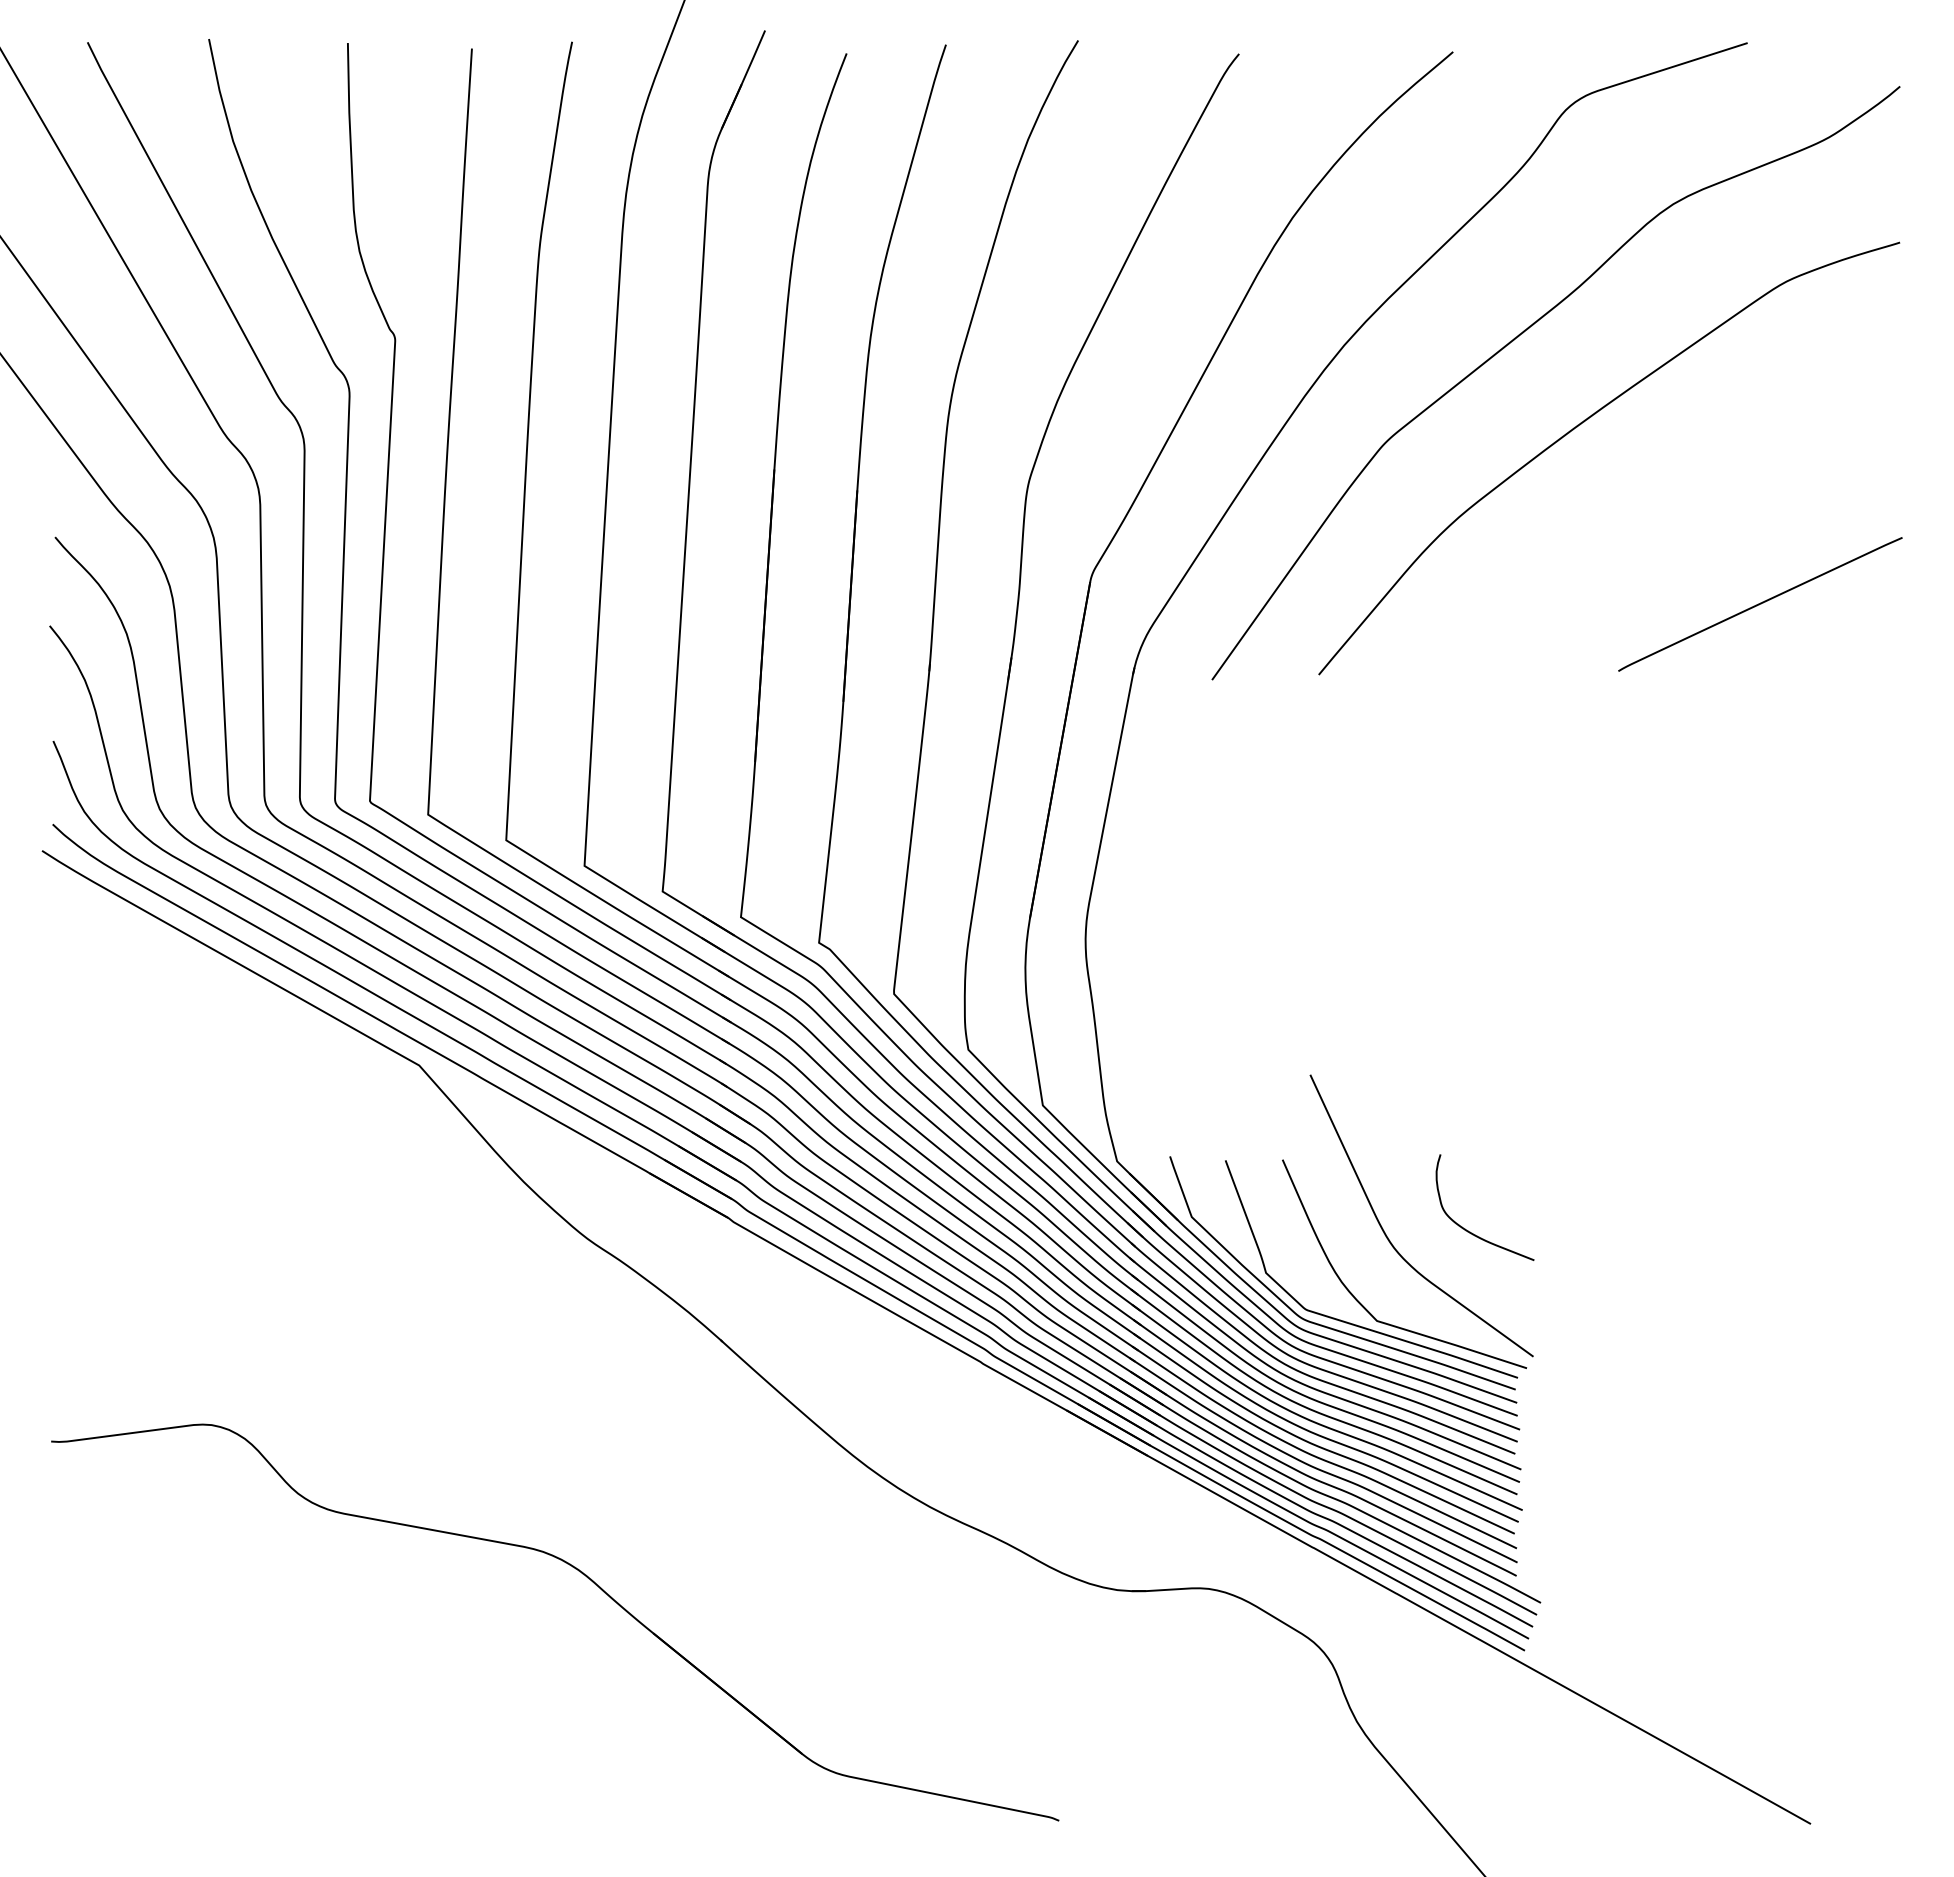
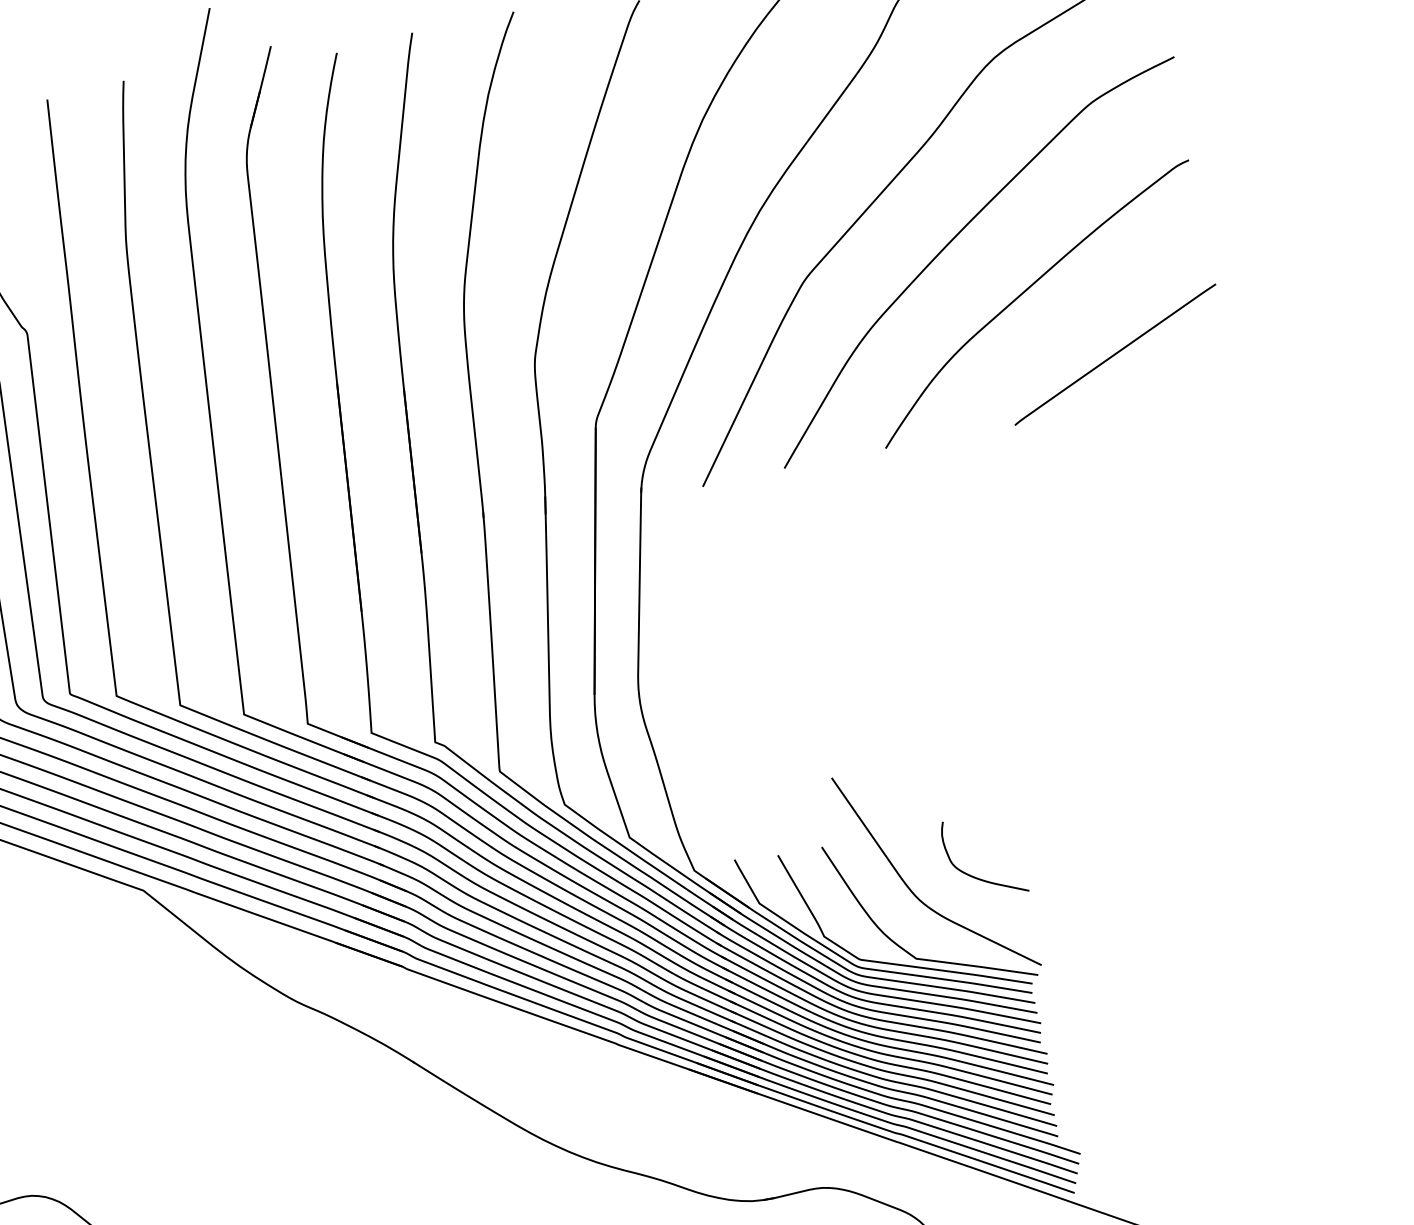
curve: (1661, 505) -> (1025, 291), added

